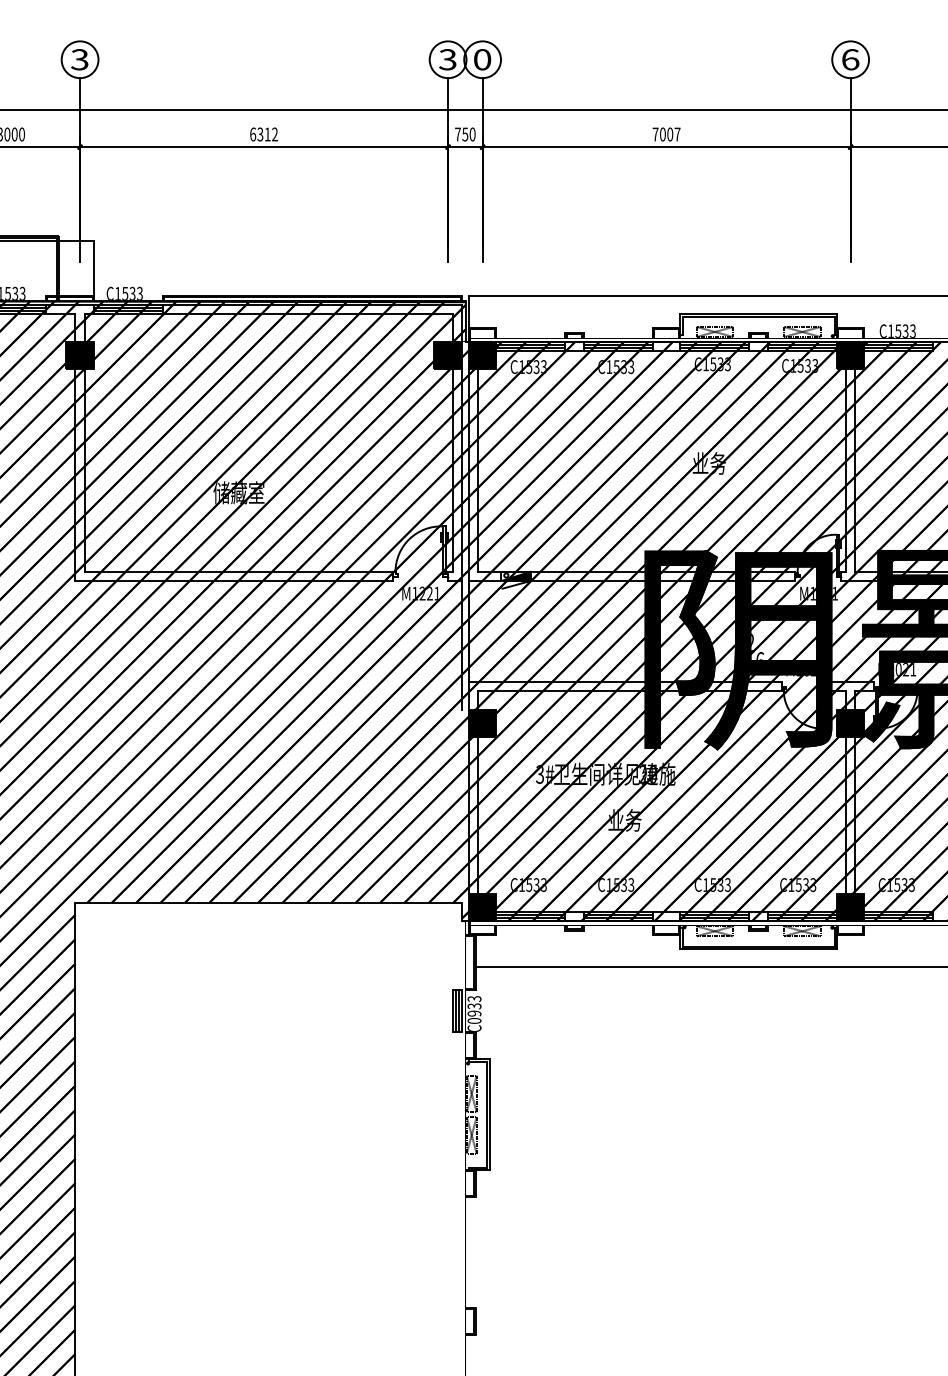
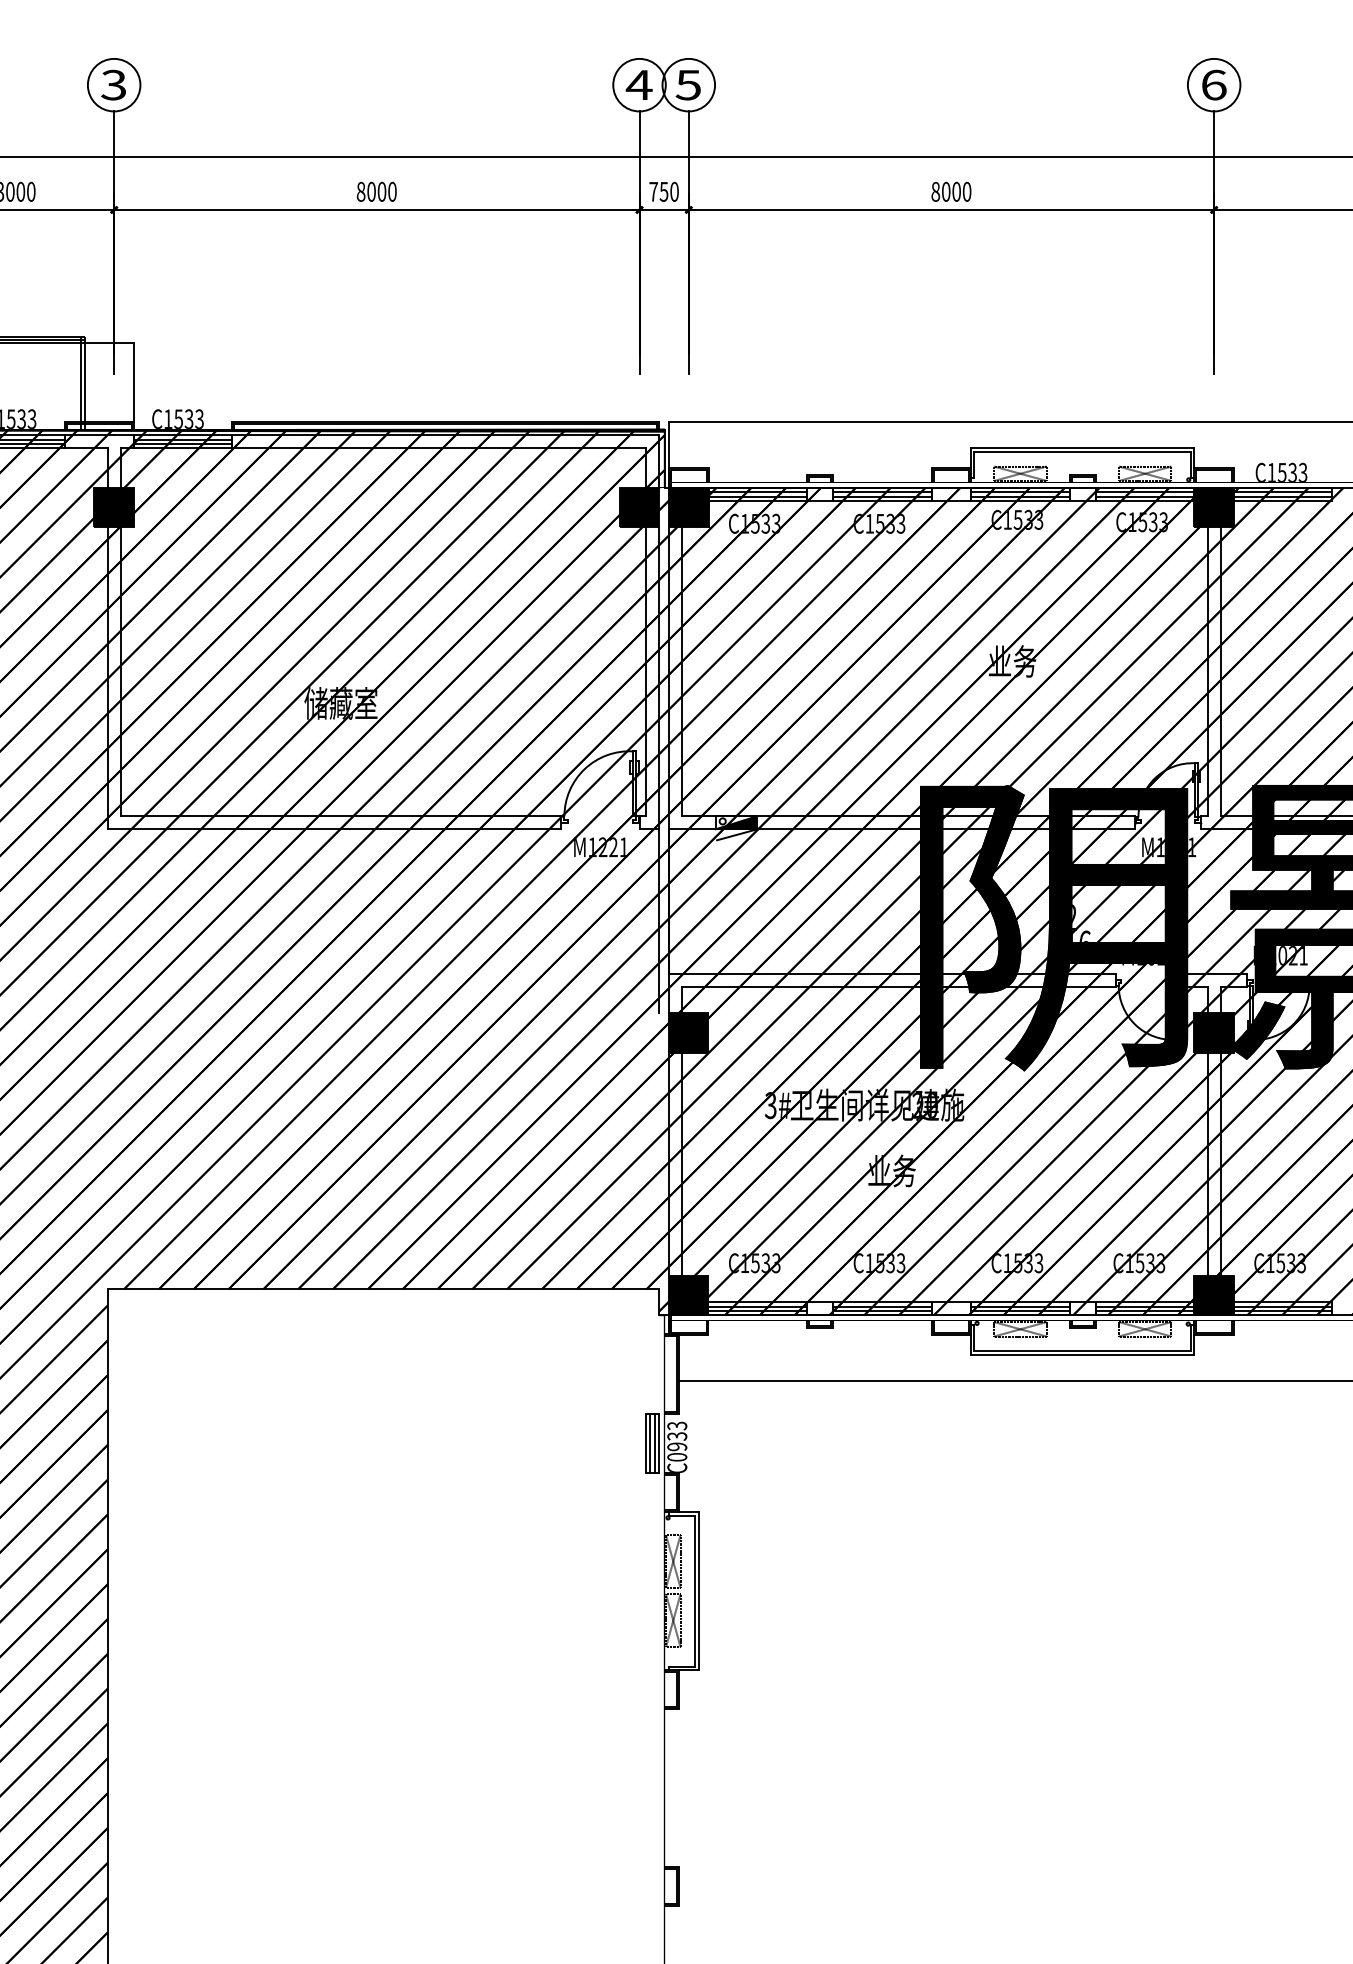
text: (447, 59) -> (638, 84), 3 -> 4
text: (481, 59) -> (687, 84), 0 -> 5
text: (263, 134) -> (376, 191), 6312 -> 8000
text: (666, 134) -> (951, 191), 7007 -> 8000

